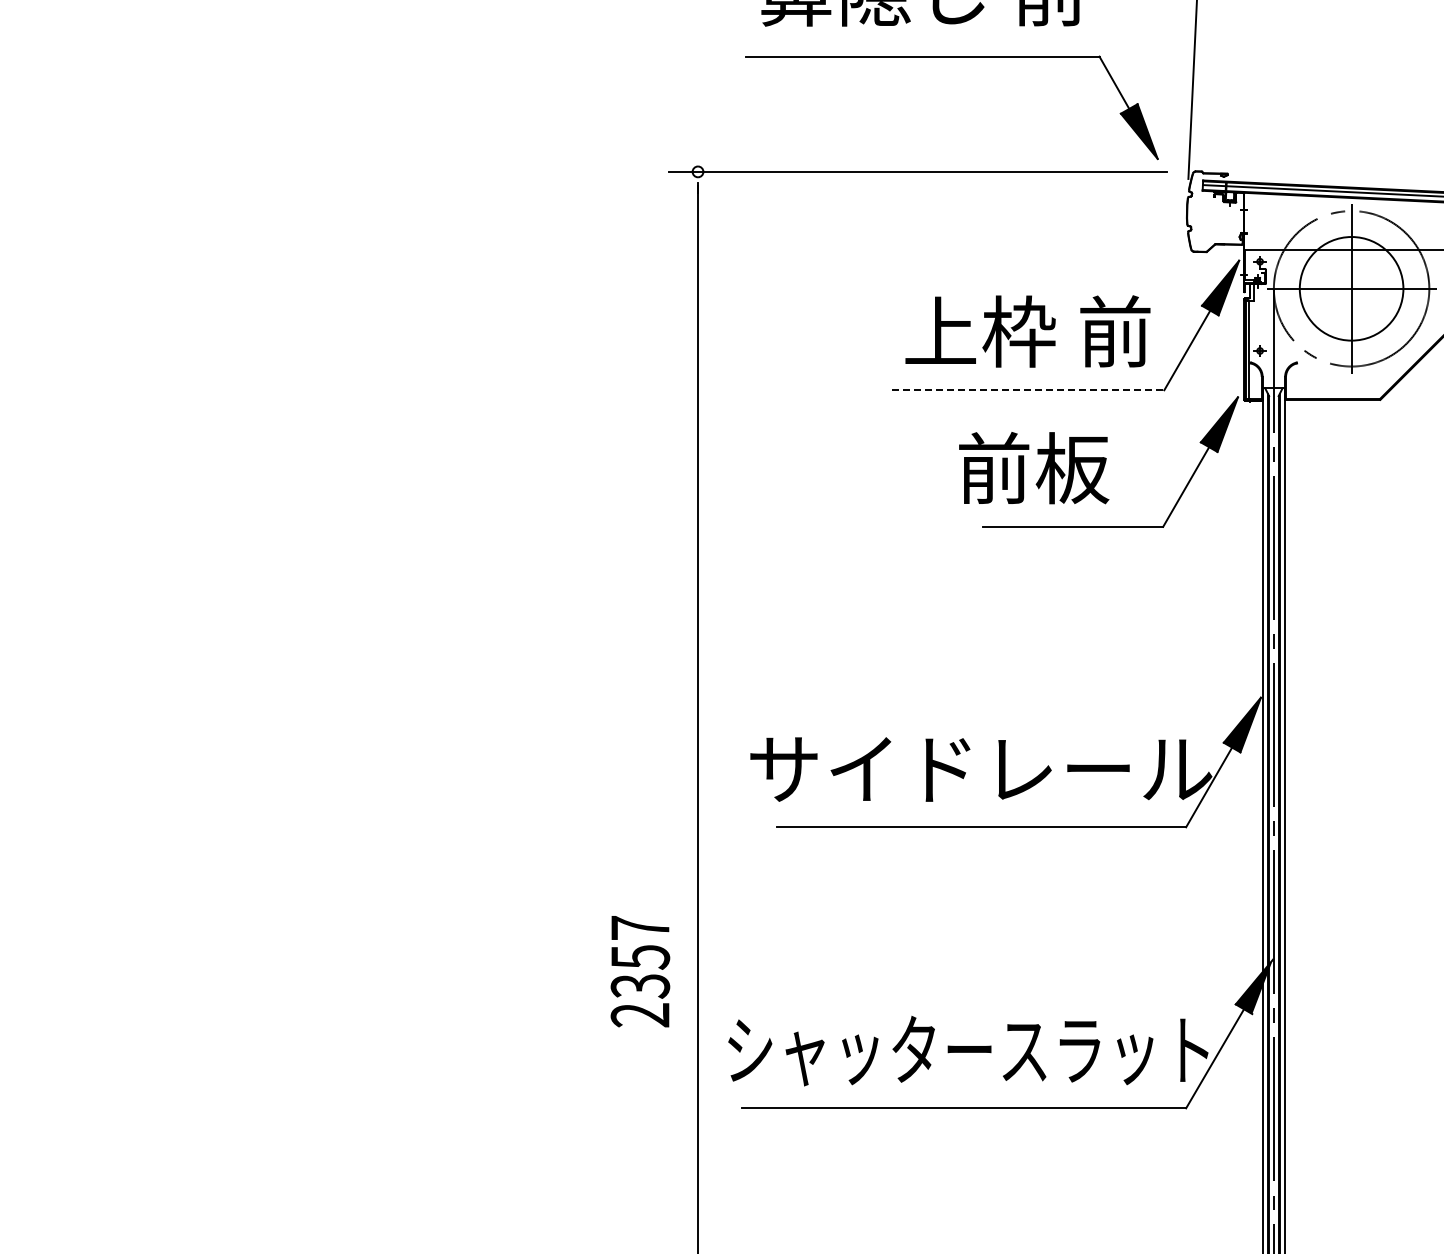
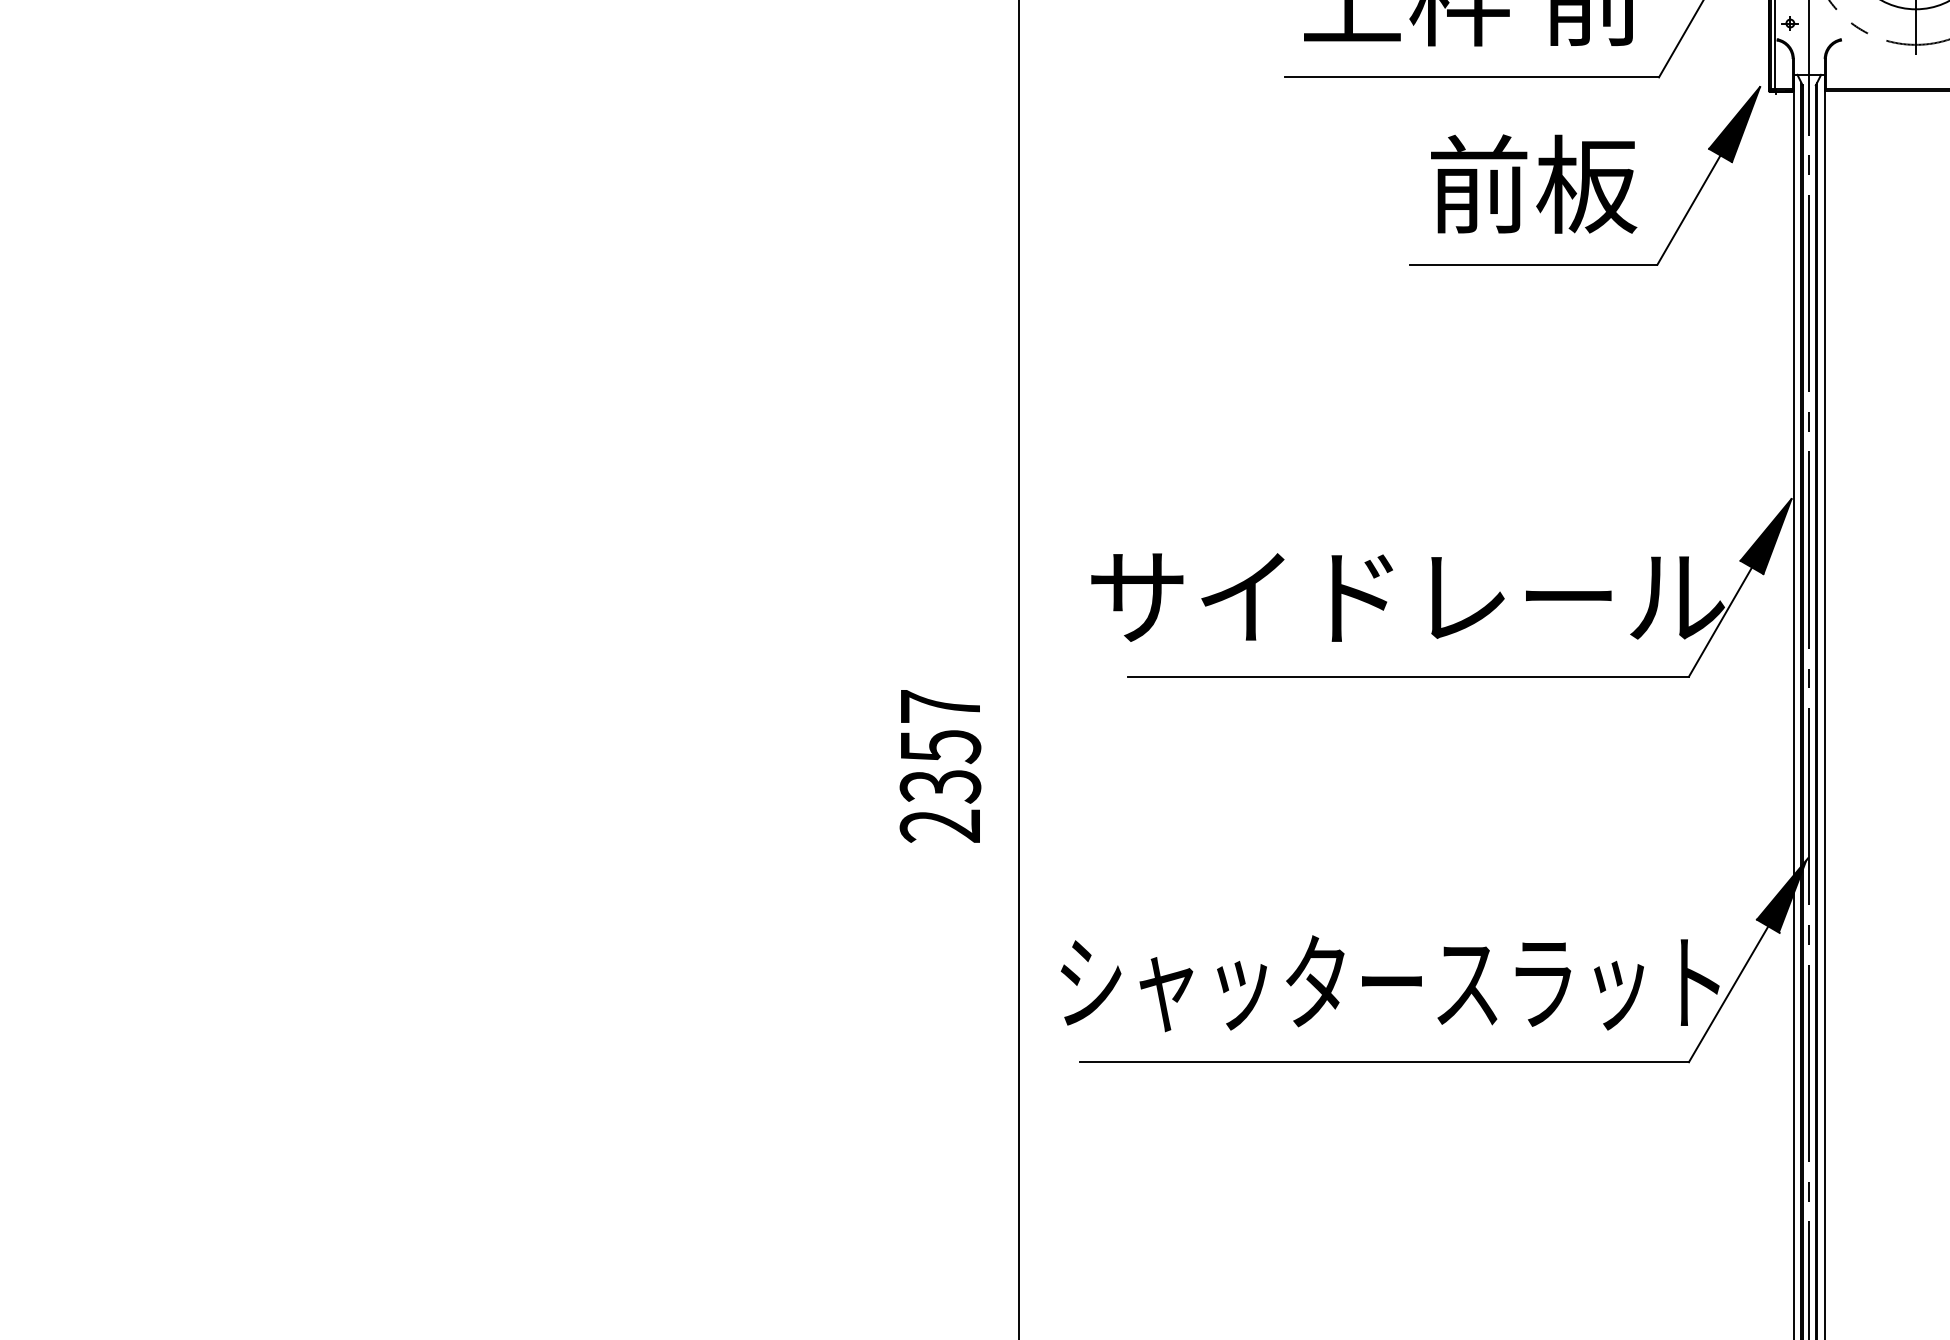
line: (1028, 390) -> (1472, 77), dashed -> solid
text: (1034, 468) -> (1534, 184), moved
text: (640, 971) -> (940, 766), moved

